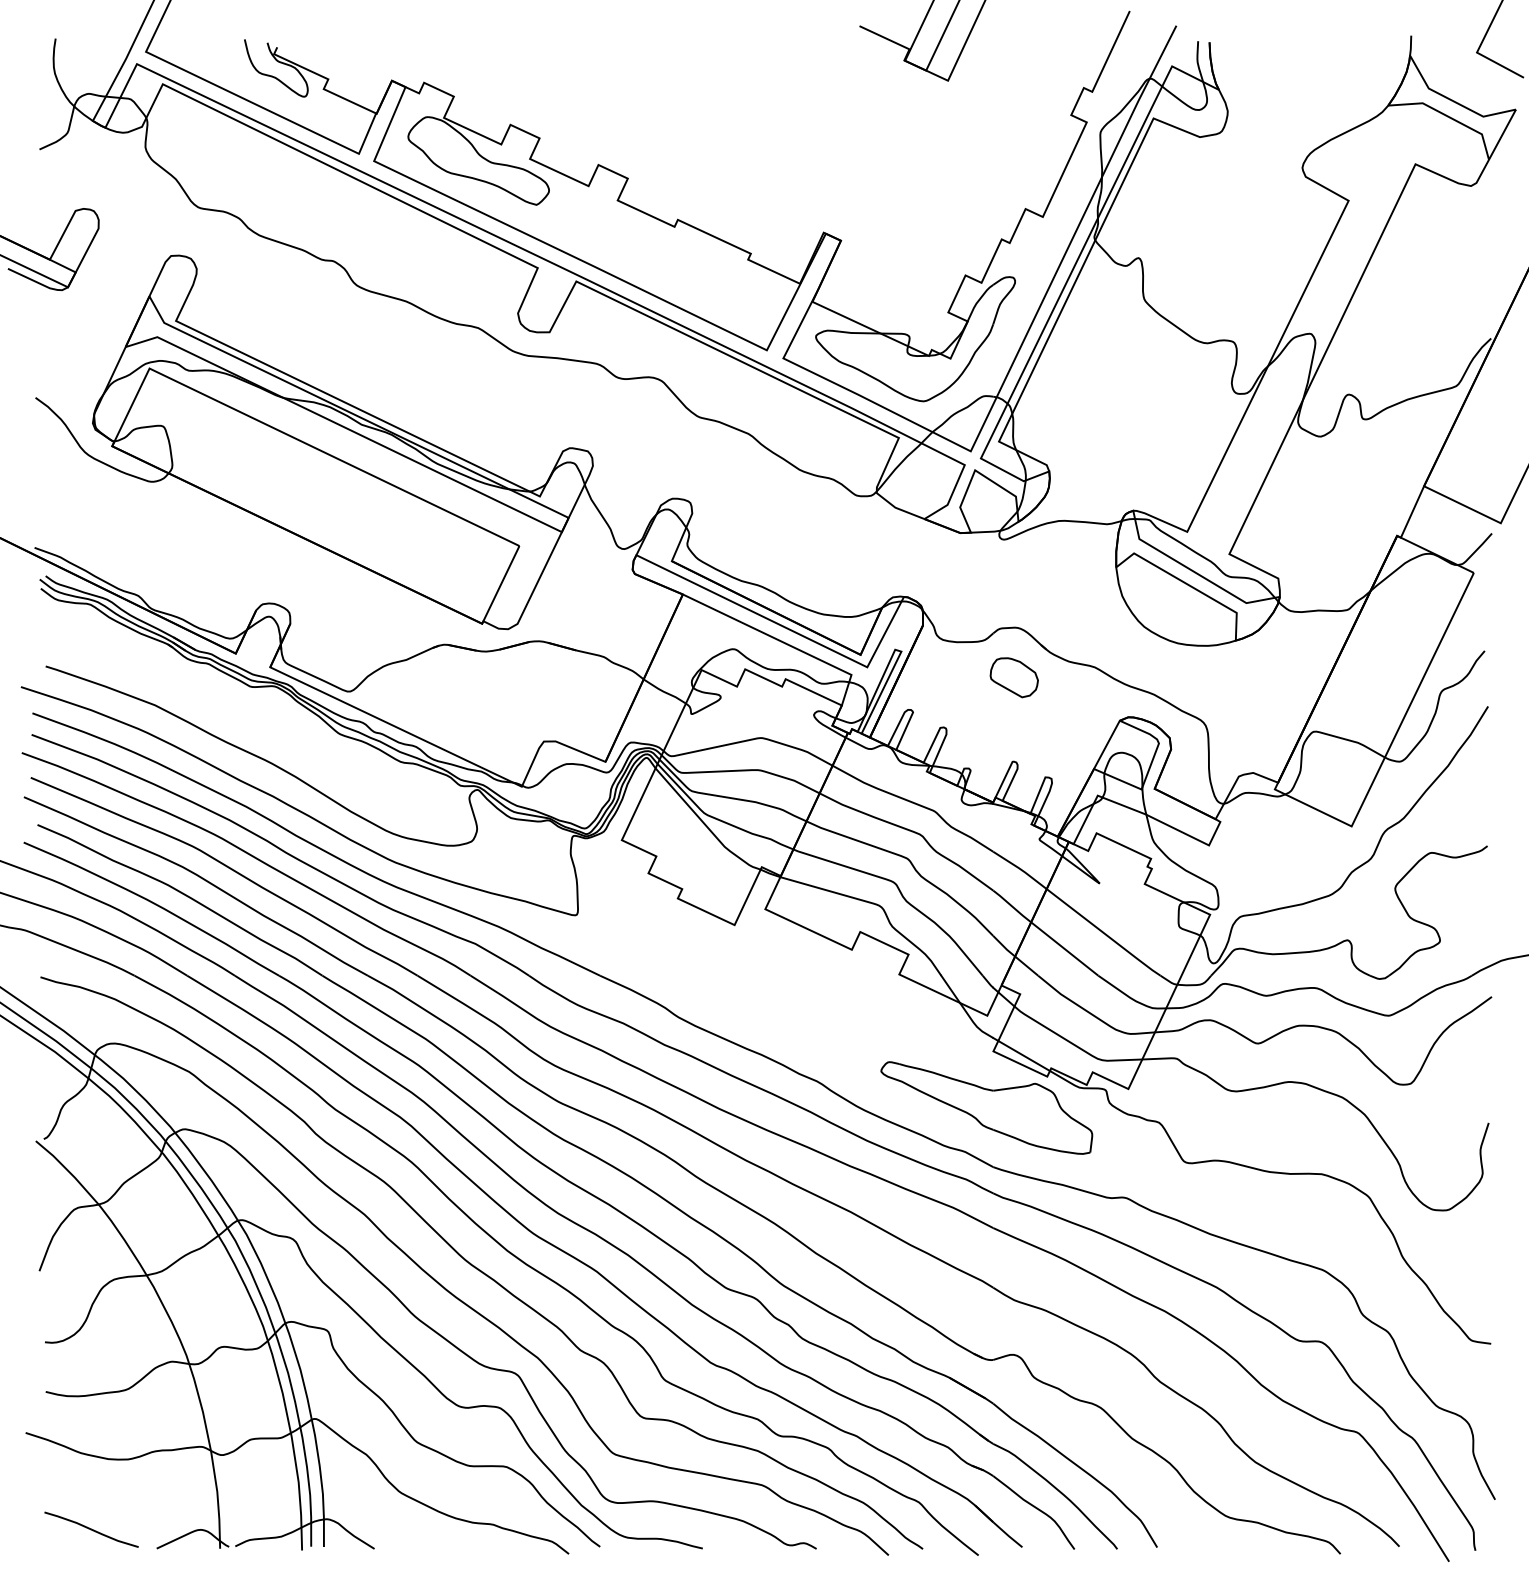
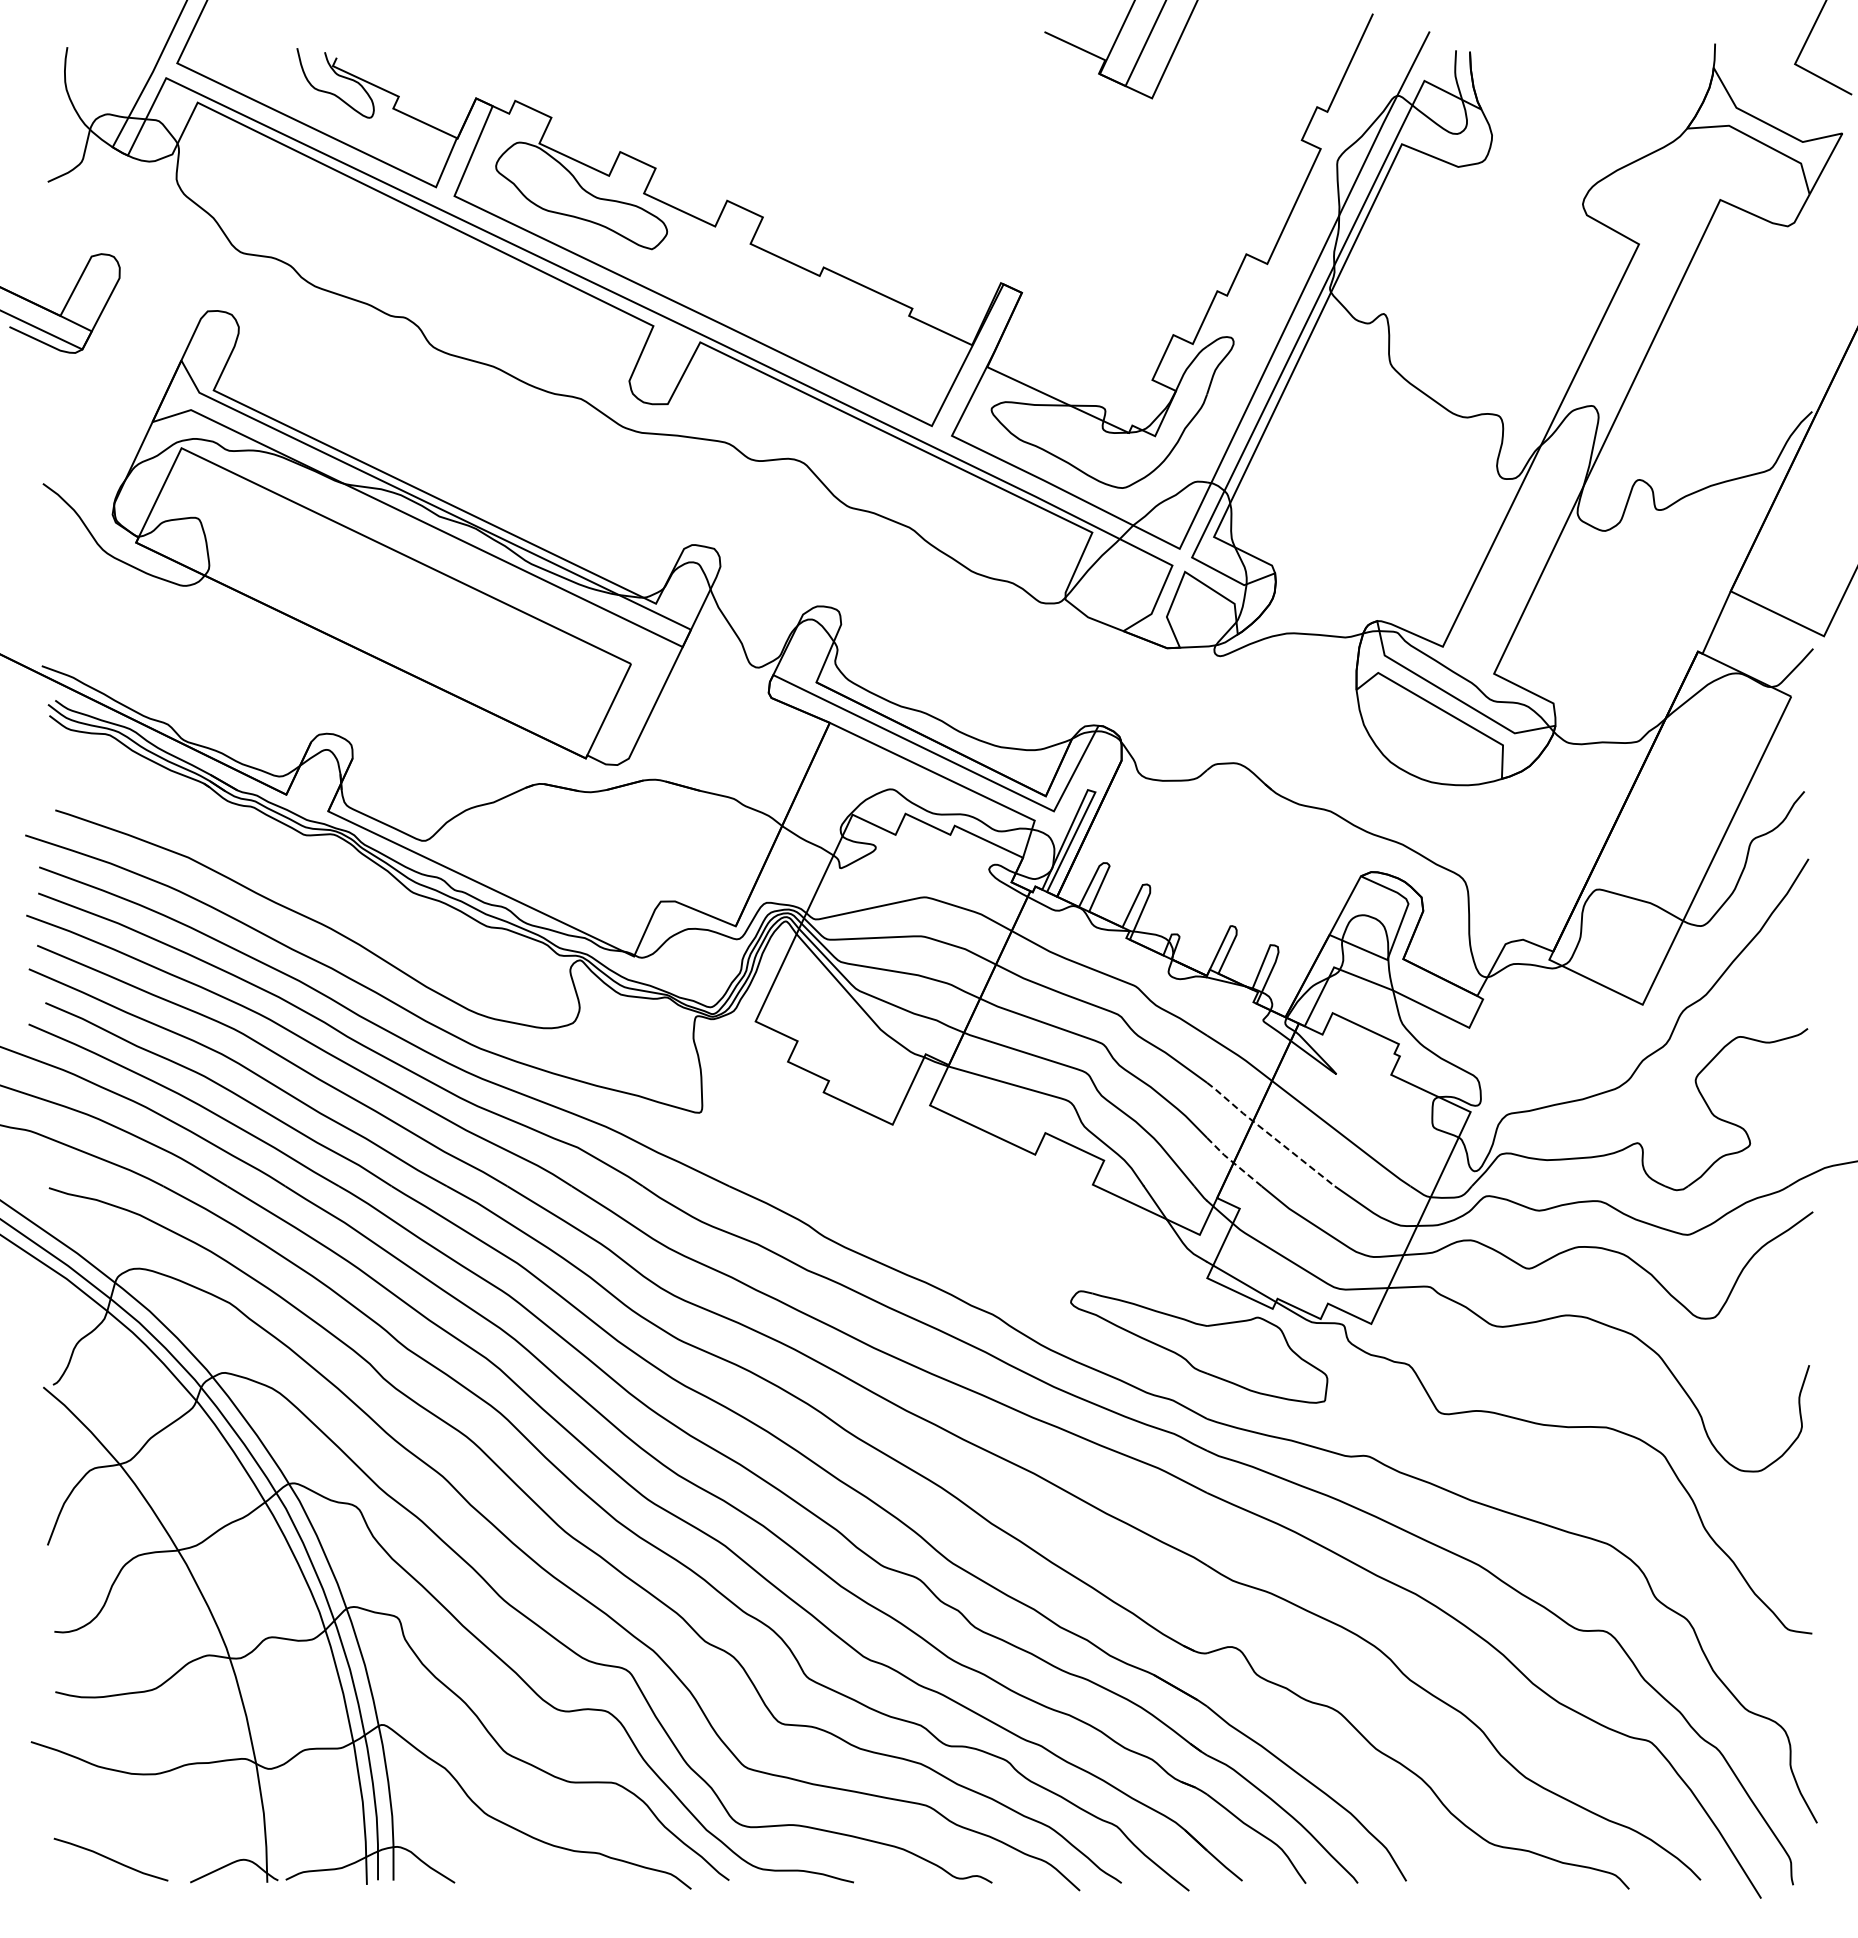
part: (1014, 677) -> (1232, 823), removed
line: (1044, 932) -> (1269, 1133), solid -> dashed
line: (1015, 957) -> (1233, 1163), solid -> dashed

